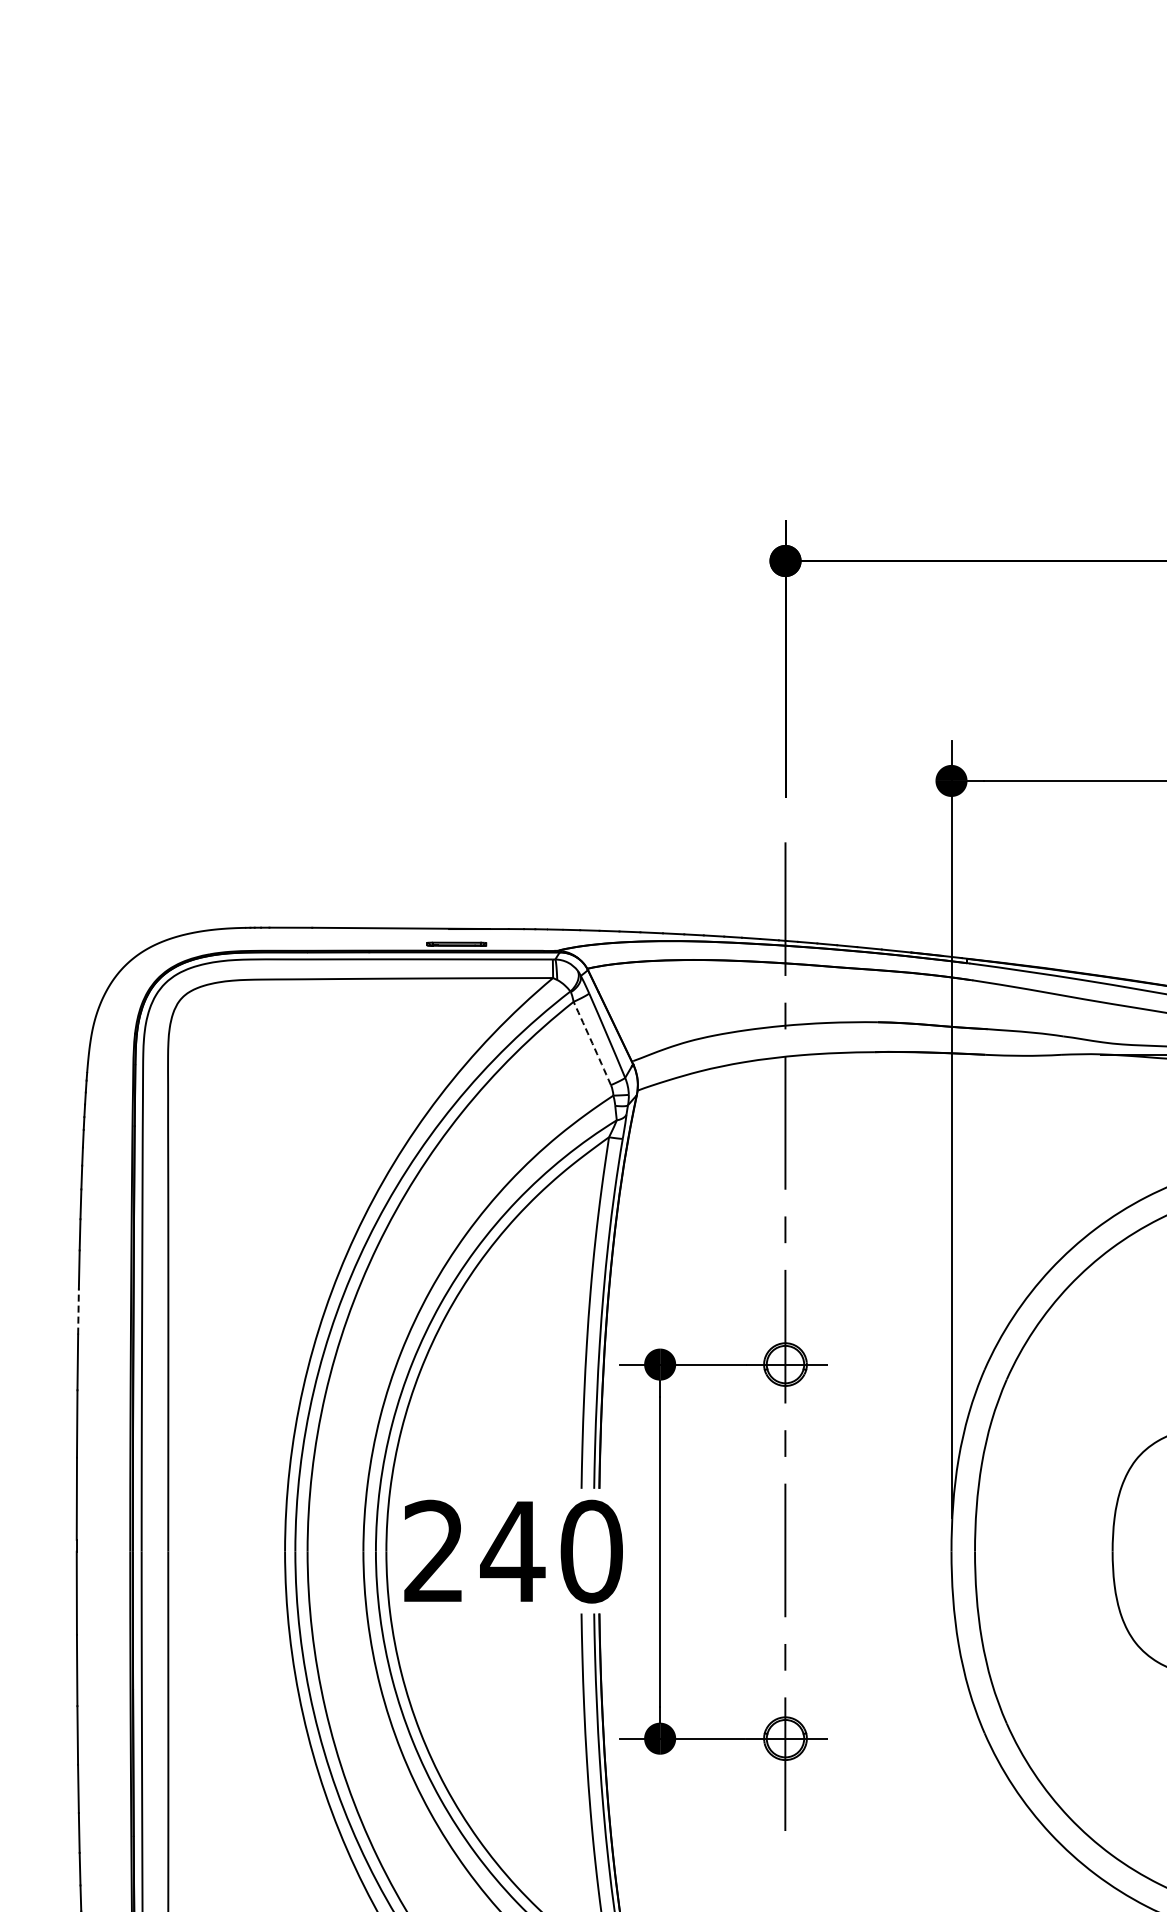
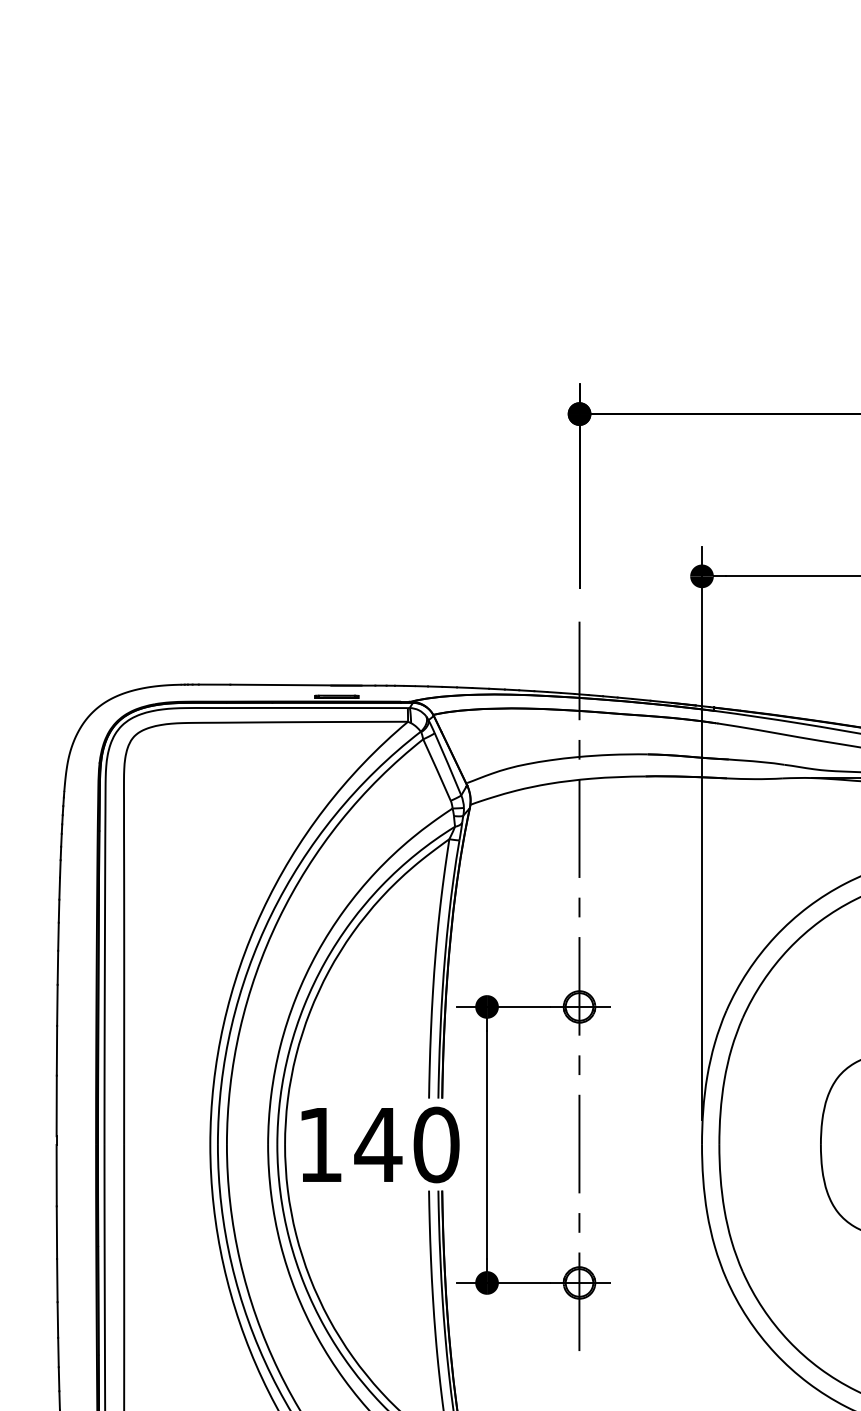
arc: (592, 1043) -> (437, 770), dashed -> solid
line: (78, 1311) -> (57, 967), dashed -> solid
text: (433, 1550) -> (319, 1144), 240 -> 140

